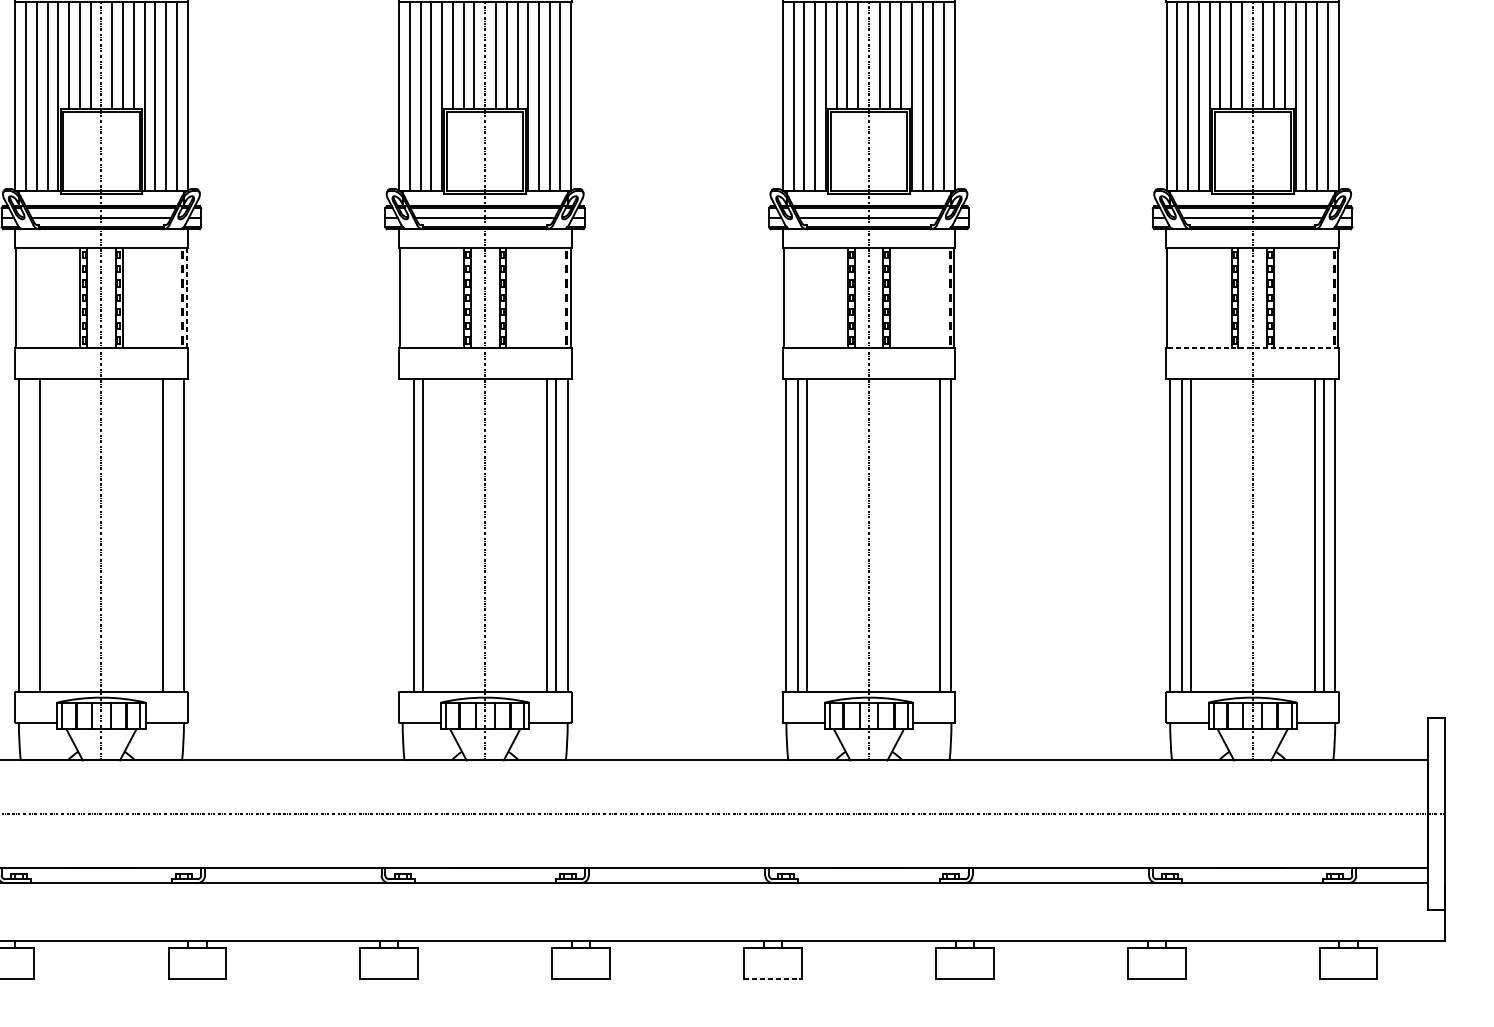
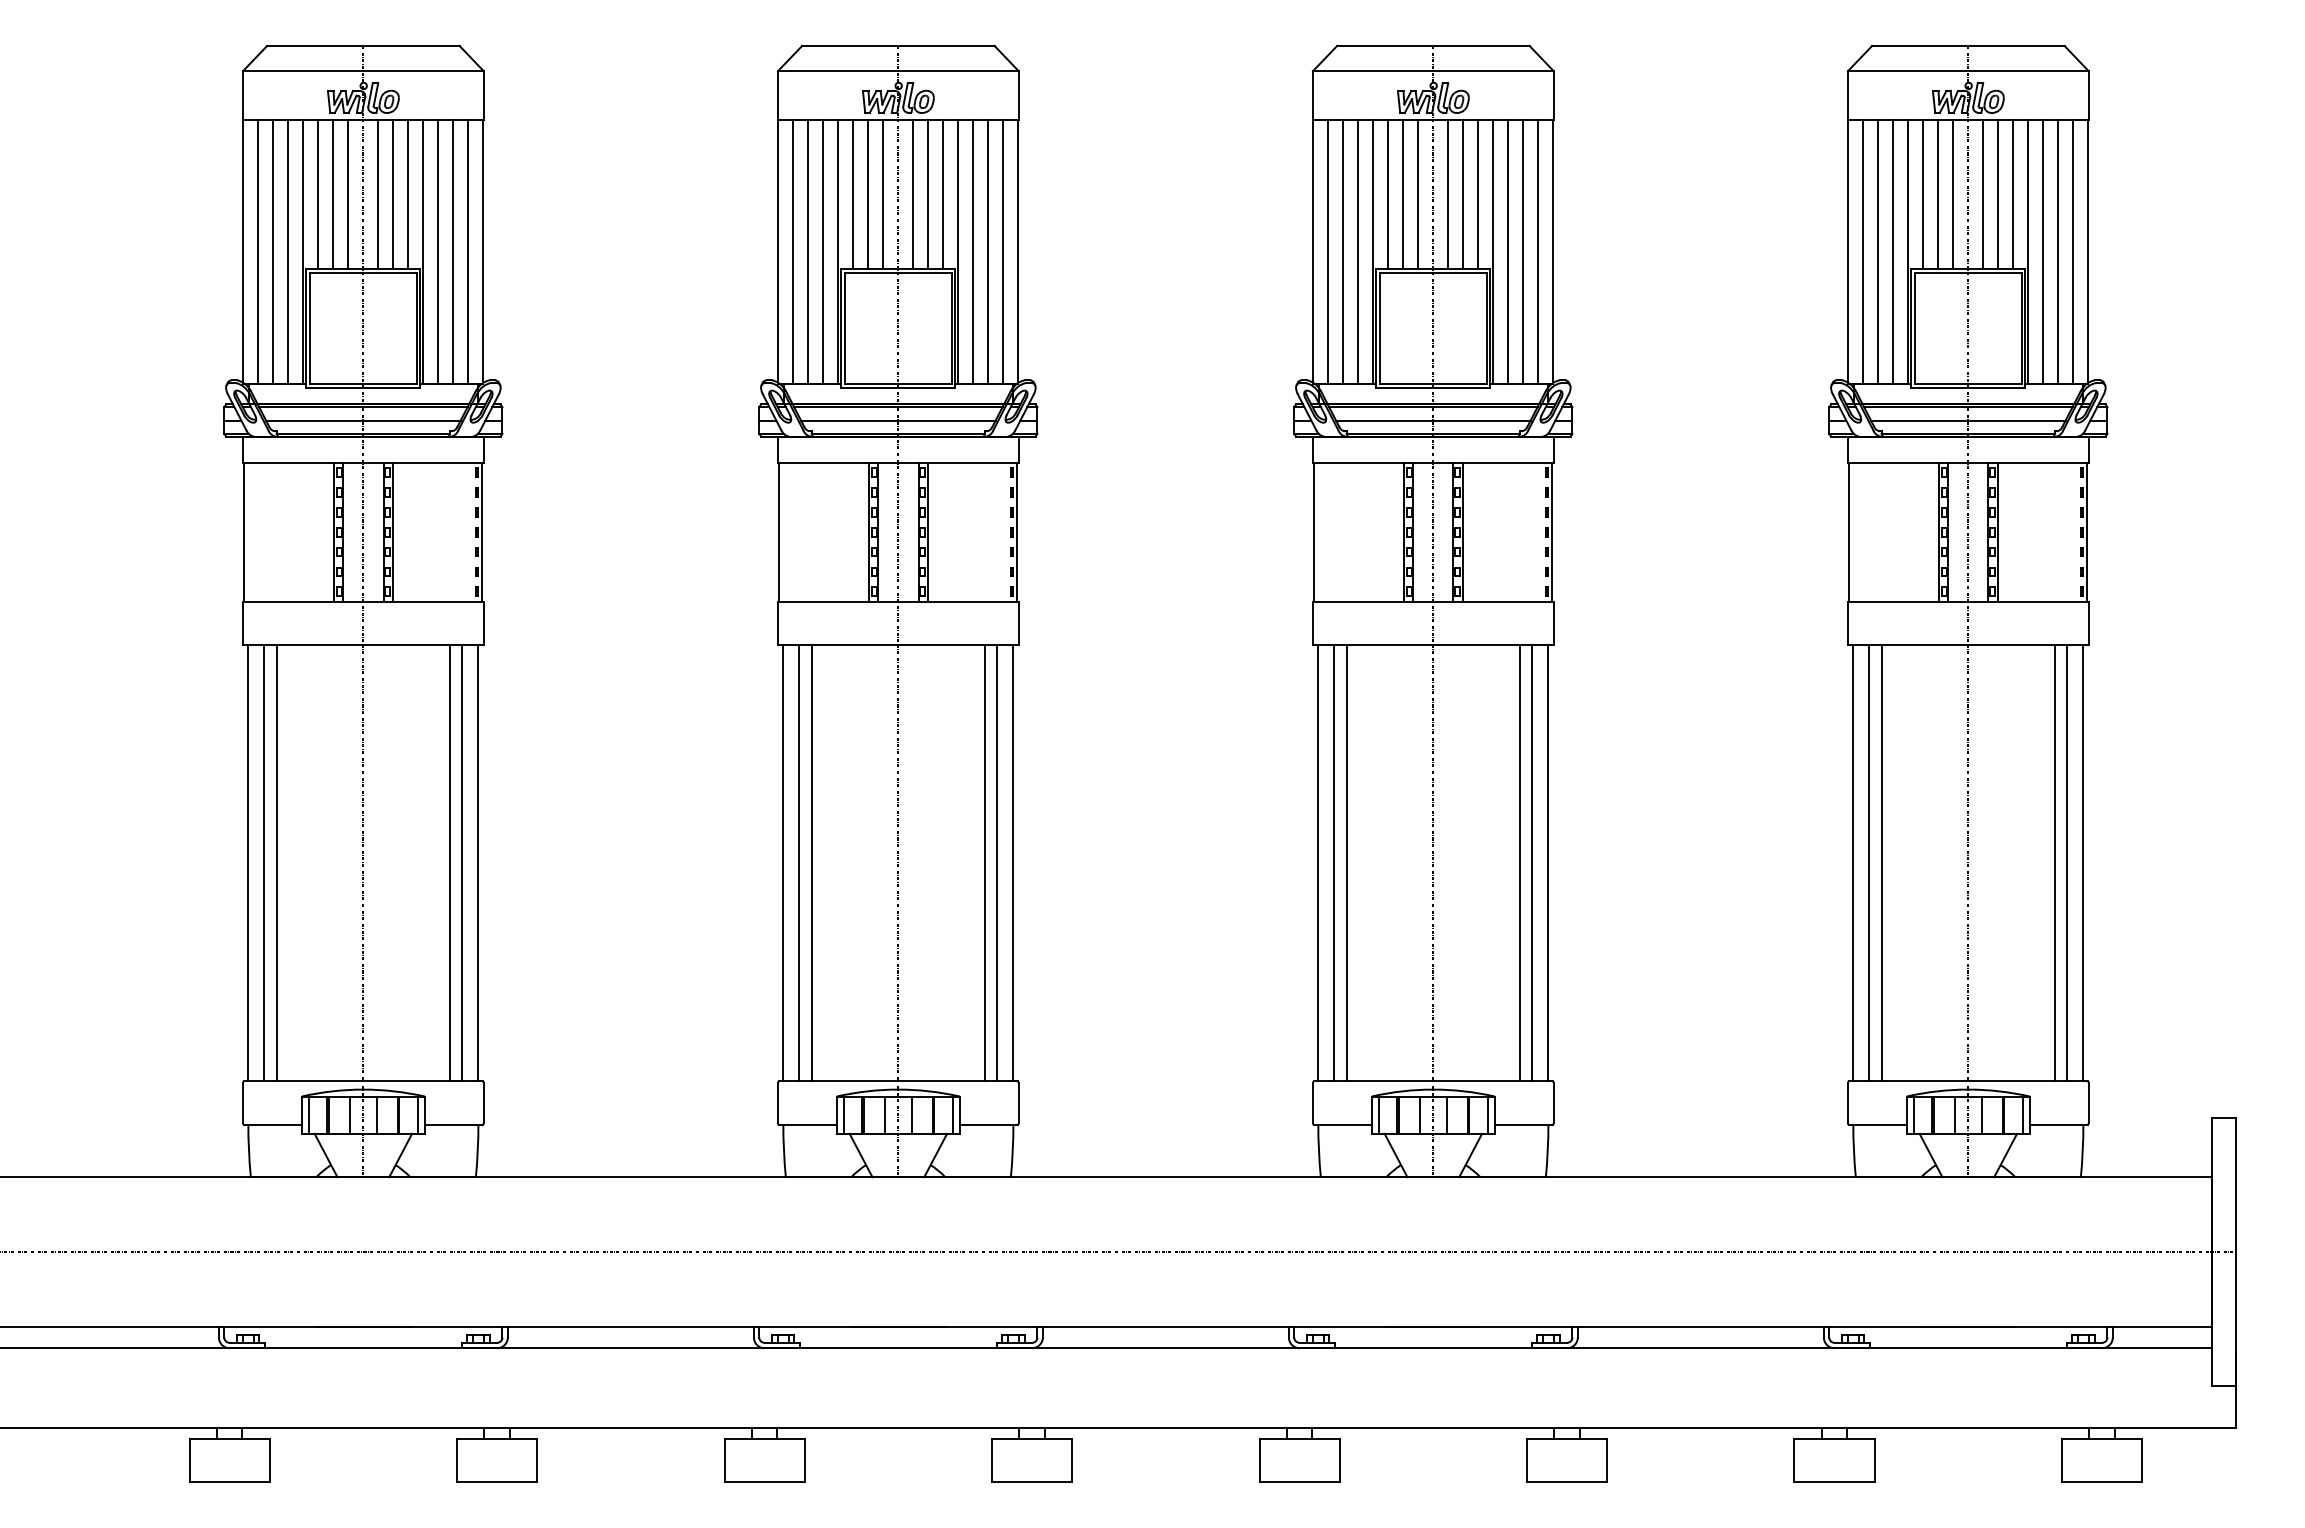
line: (186, 297) -> (482, 531), dashed -> solid
line: (1252, 347) -> (1967, 601), dashed -> solid
line: (30, 535) -> (264, 863), added
line: (172, 535) -> (462, 863), added
line: (402, 535) -> (783, 863), added
line: (930, 535) -> (1519, 863), added
line: (773, 978) -> (1300, 1481), dashed -> solid

